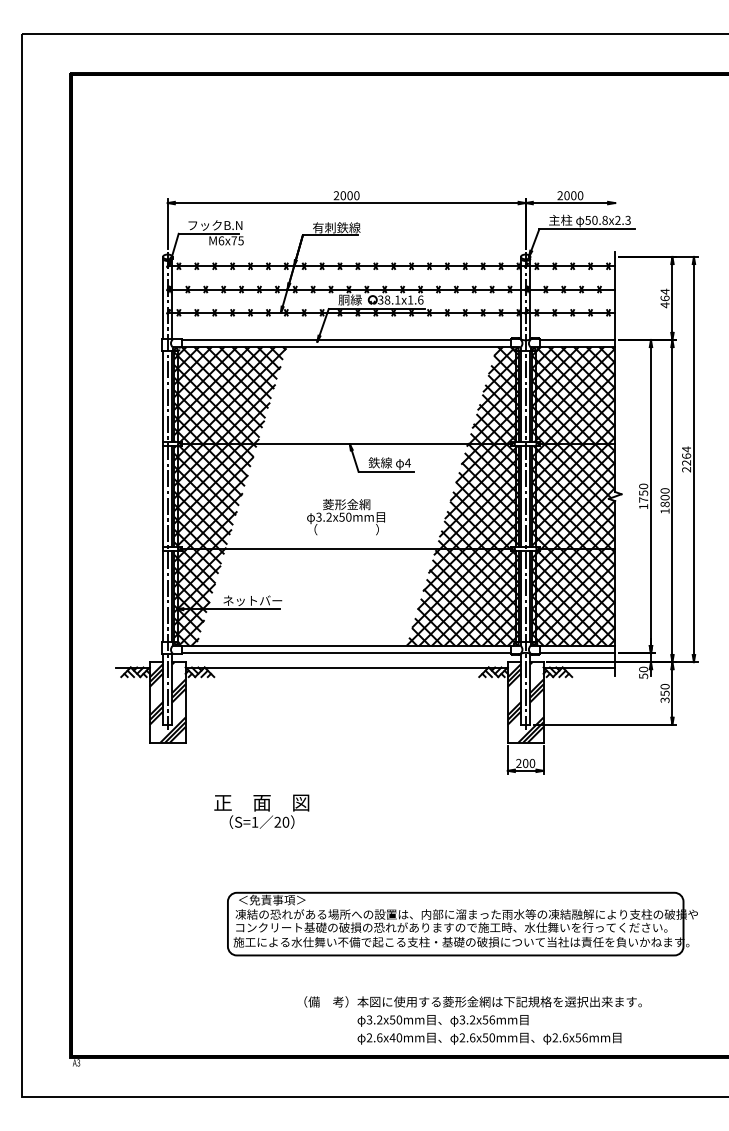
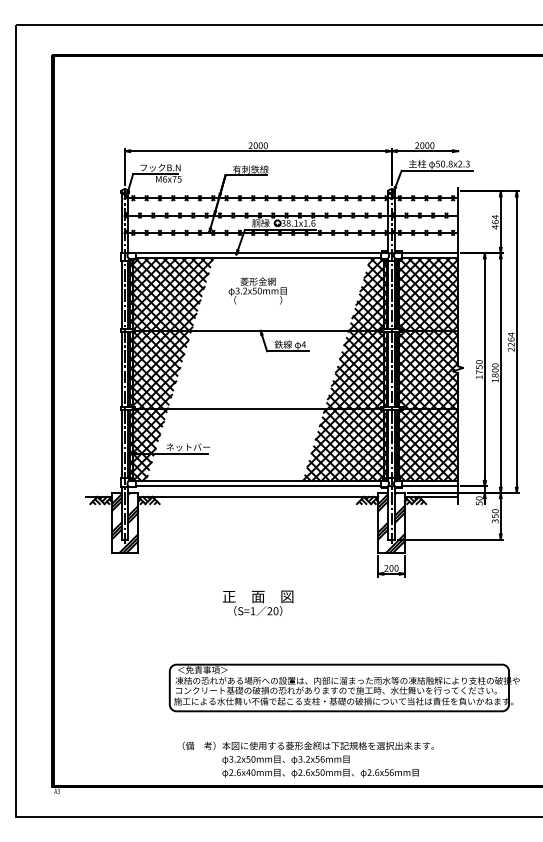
text: (345, 516) -> (257, 290), moved
text: (261, 810) -> (257, 602), moved
text: (471, 1020) -> (307, 759), moved

